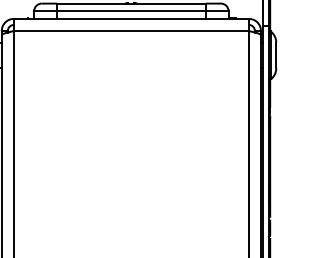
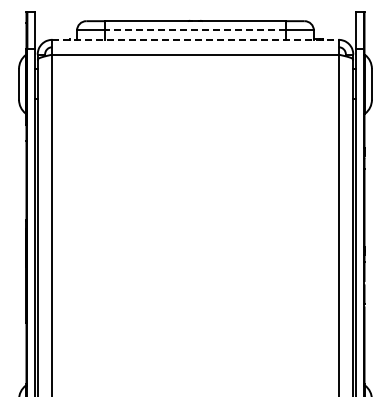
line: (131, 11) -> (195, 30), solid -> dashed
line: (131, 18) -> (195, 39), solid -> dashed

